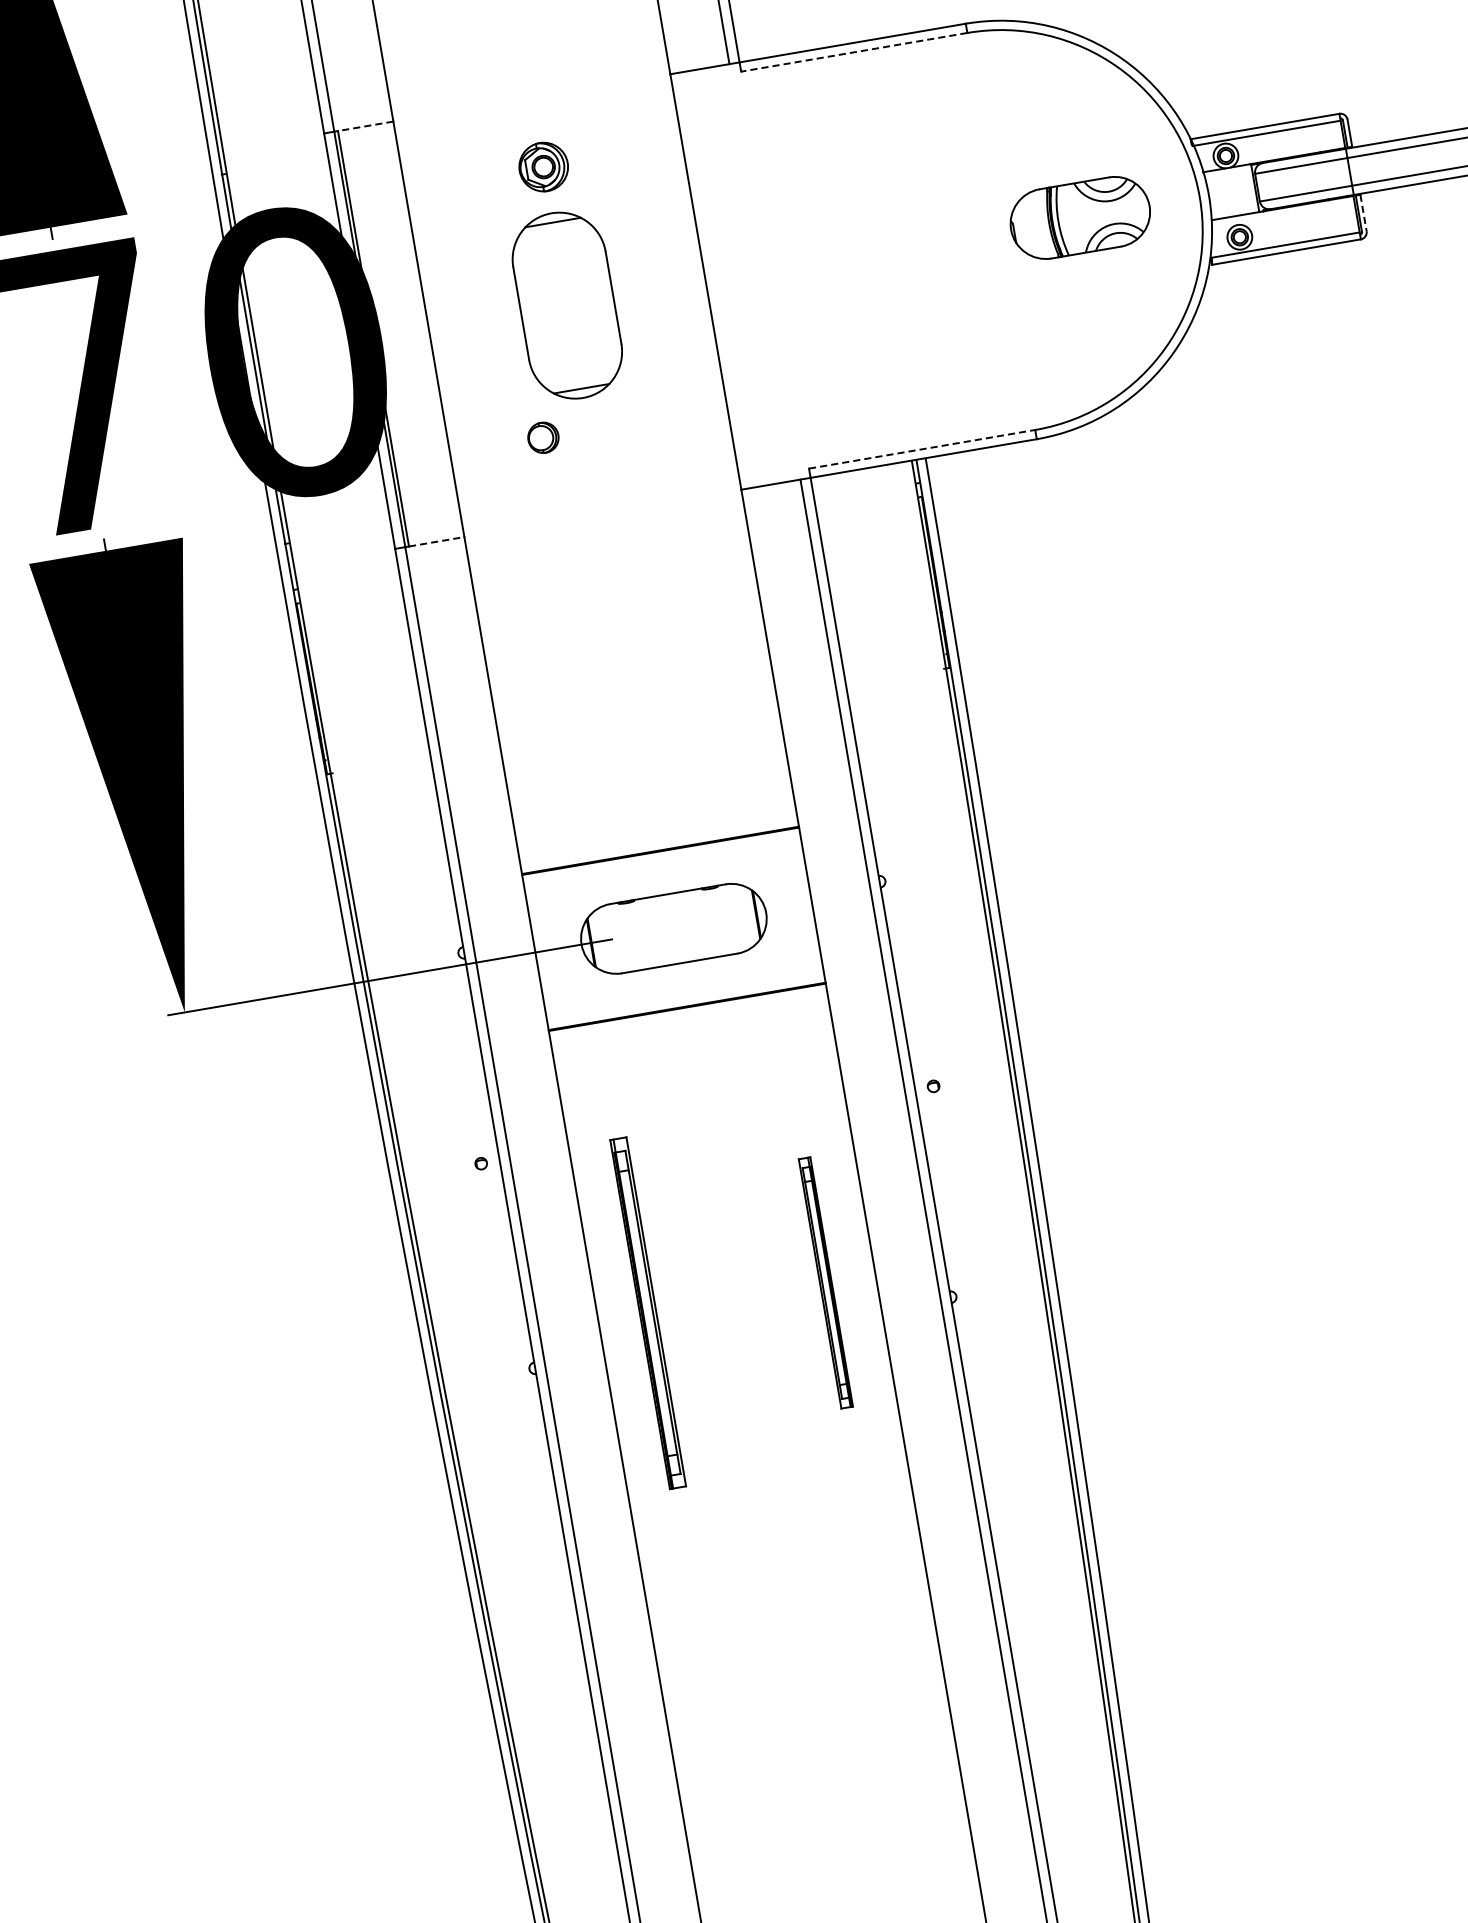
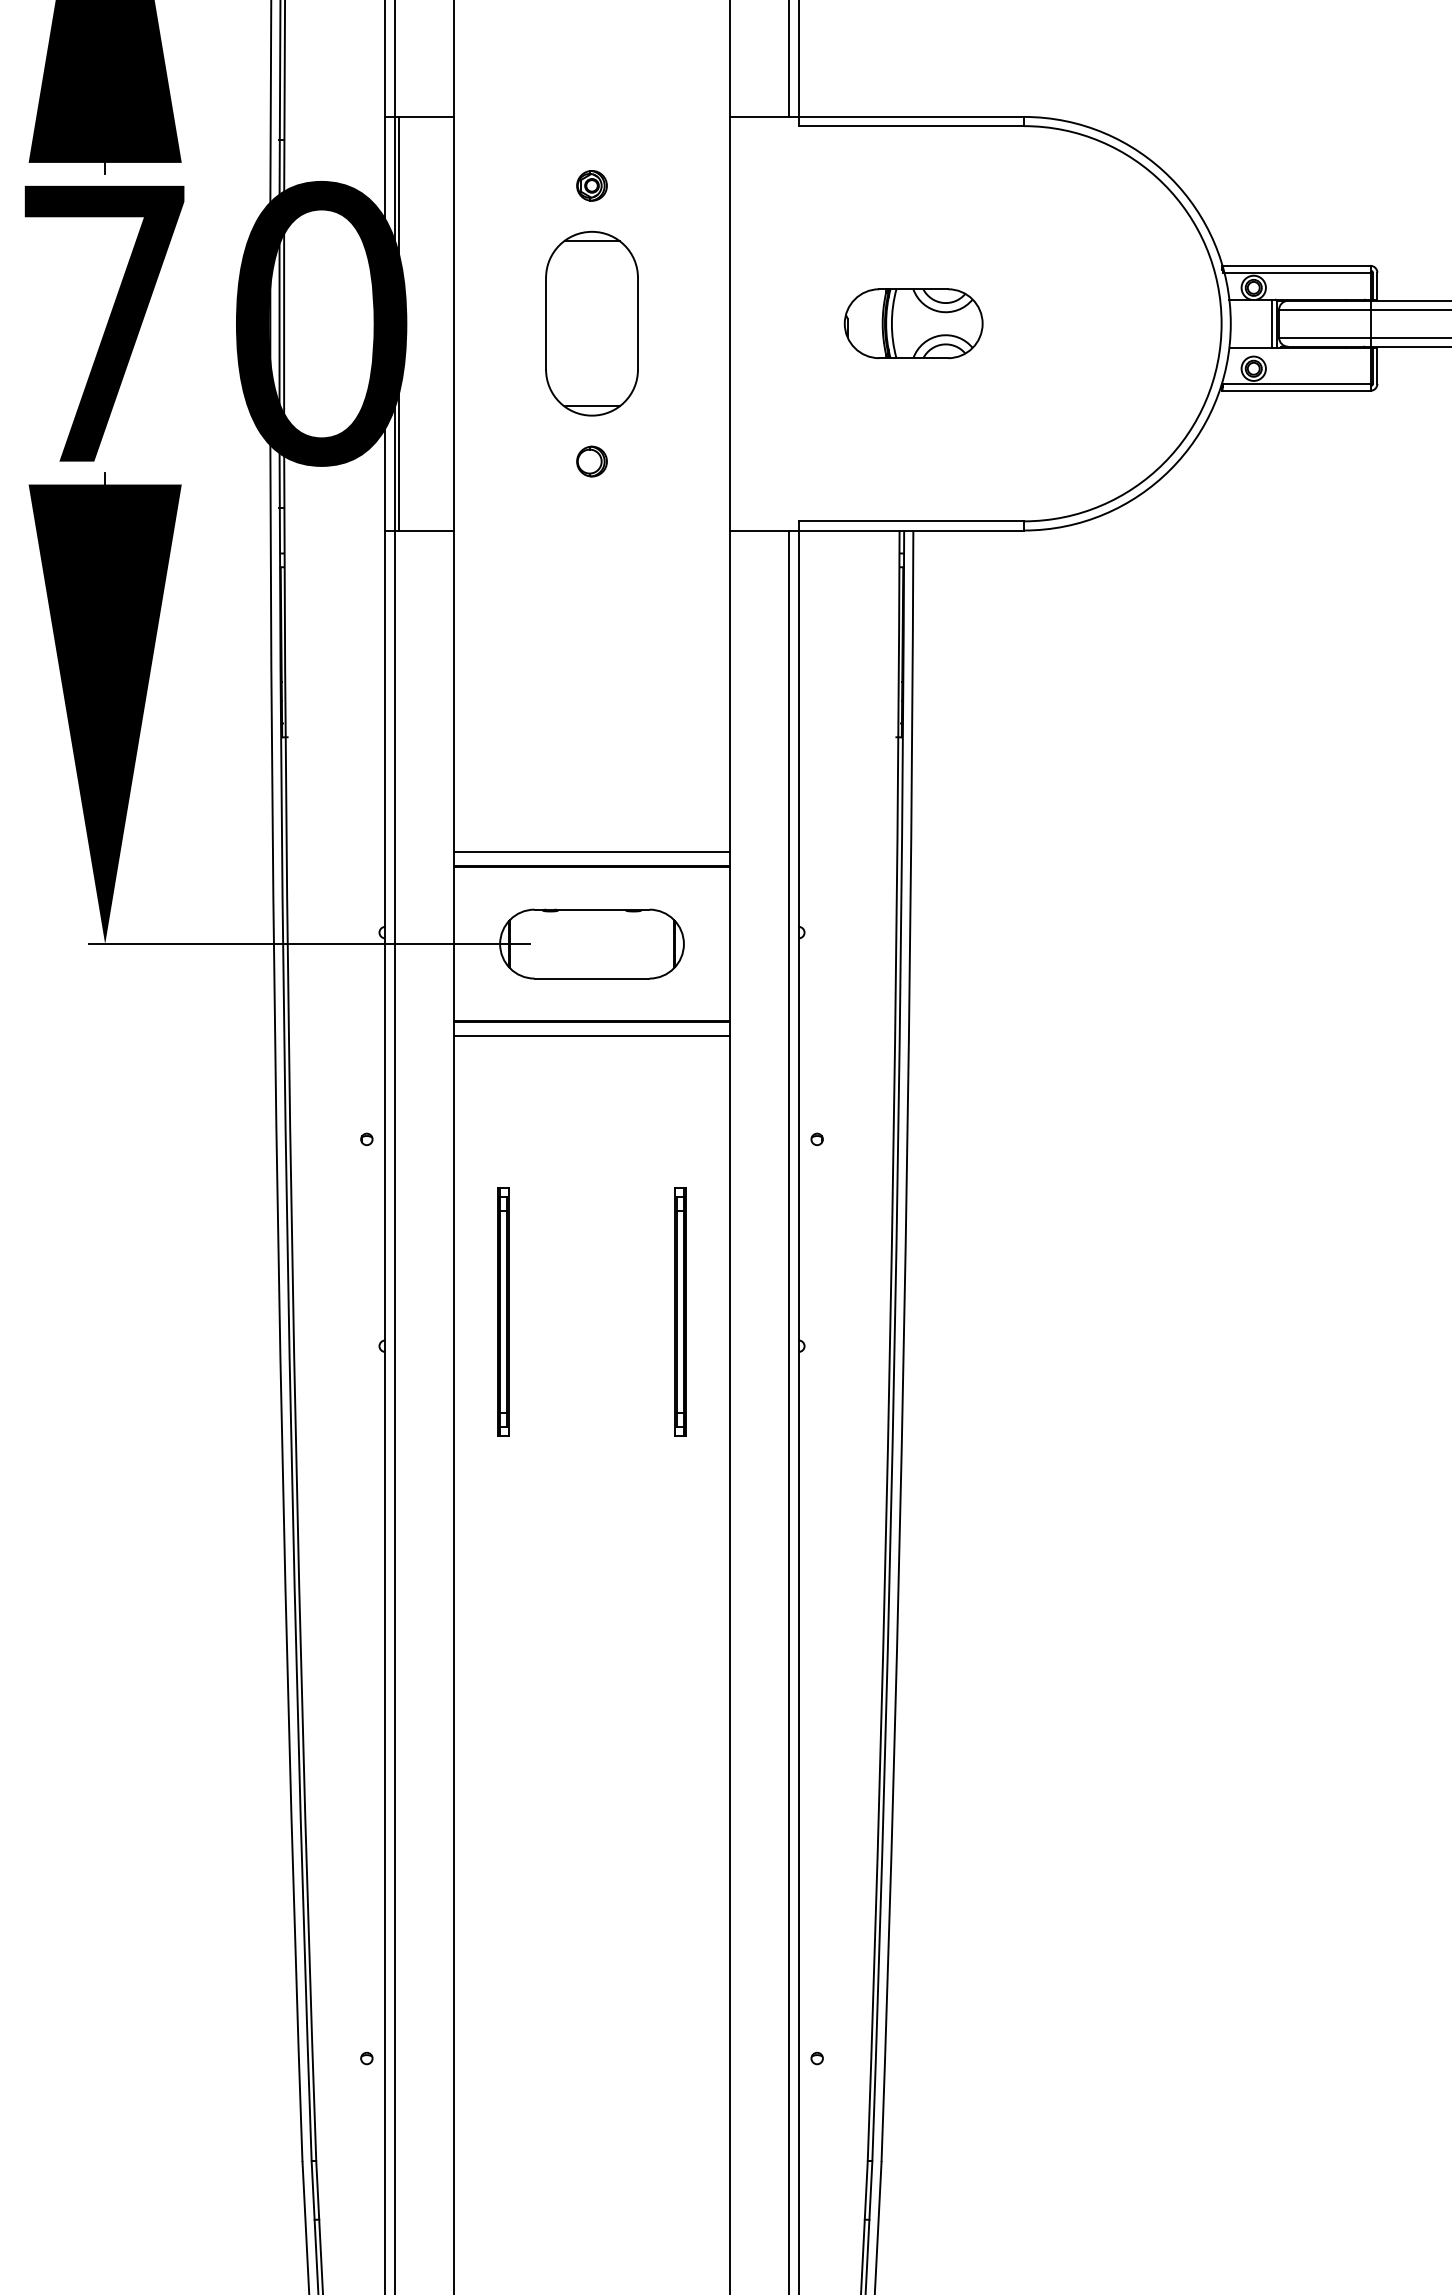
line: (854, 52) -> (911, 126), dashed -> solid
line: (365, 125) -> (426, 116), dashed -> solid
part: (543, 166) -> (591, 185), size x0.62
line: (1250, 188) -> (1272, 323), added
line: (1363, 213) -> (1377, 366), dashed -> solid
part: (1080, 217) -> (913, 323), moved
part: (542, 437) -> (591, 461), moved
line: (922, 449) -> (911, 521), dashed -> solid
line: (436, 541) -> (426, 530), dashed -> solid
line: (657, 836) -> (591, 852), added
line: (689, 1021) -> (591, 1036), added
part: (648, 1313) -> (503, 1311), size x0.71

